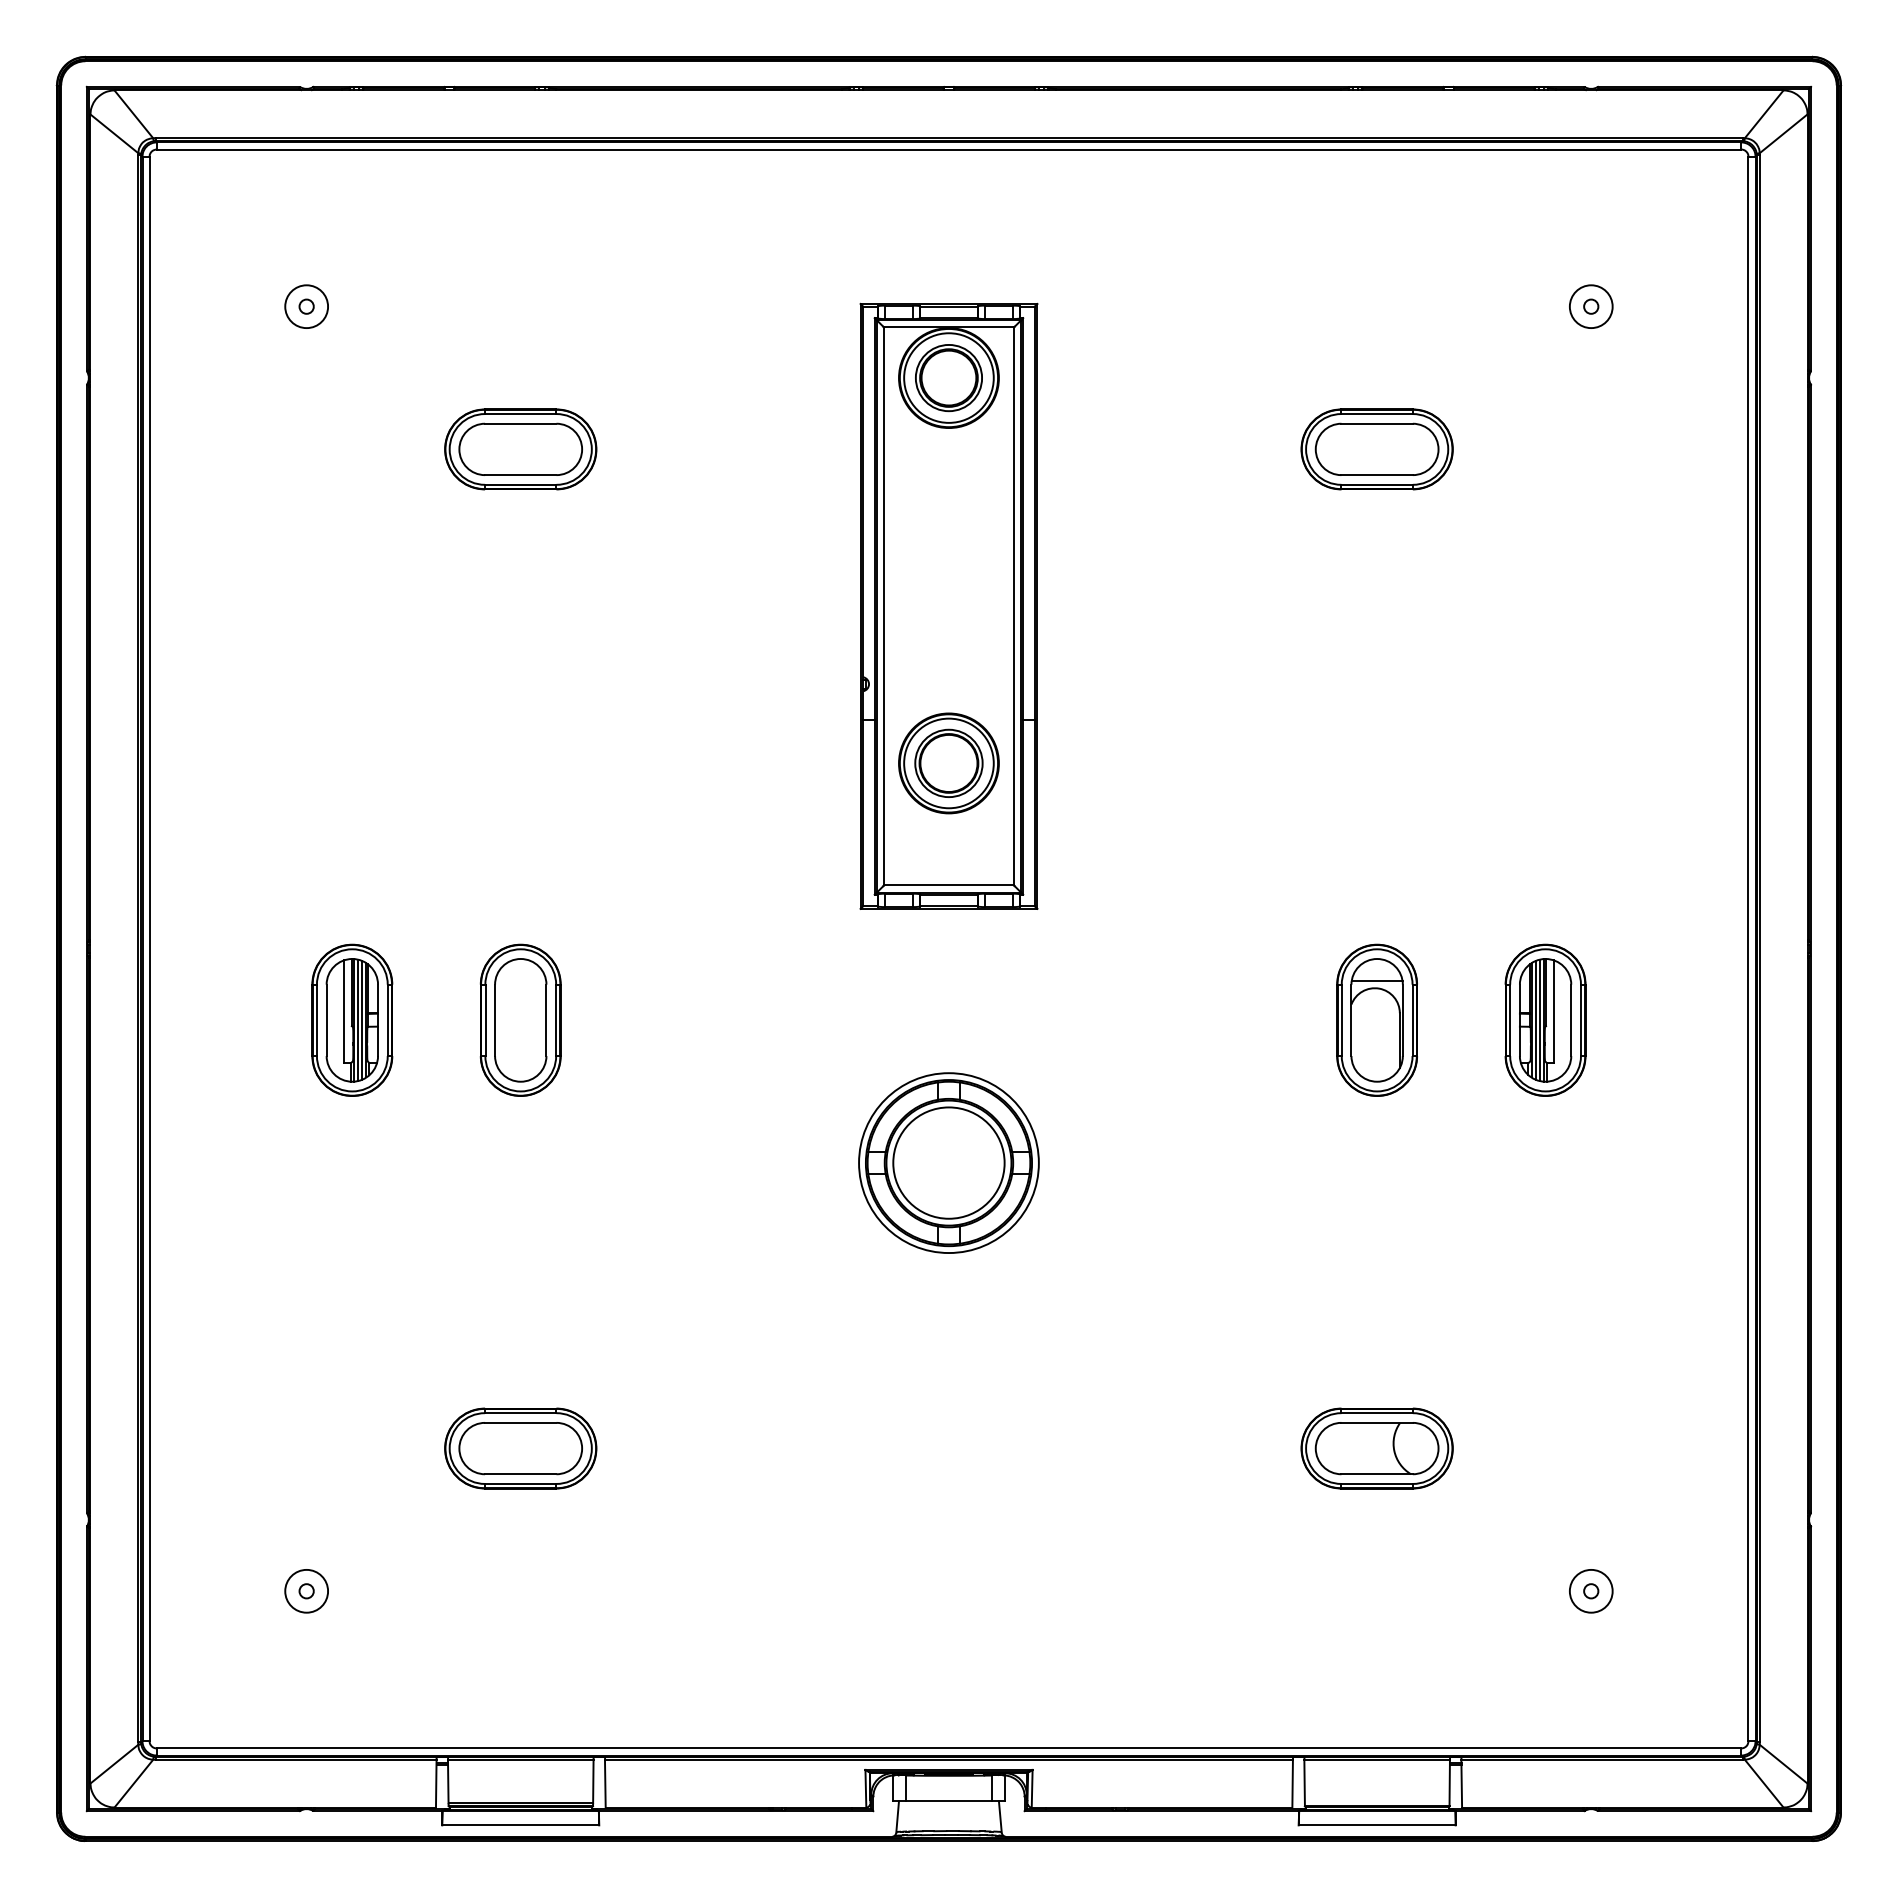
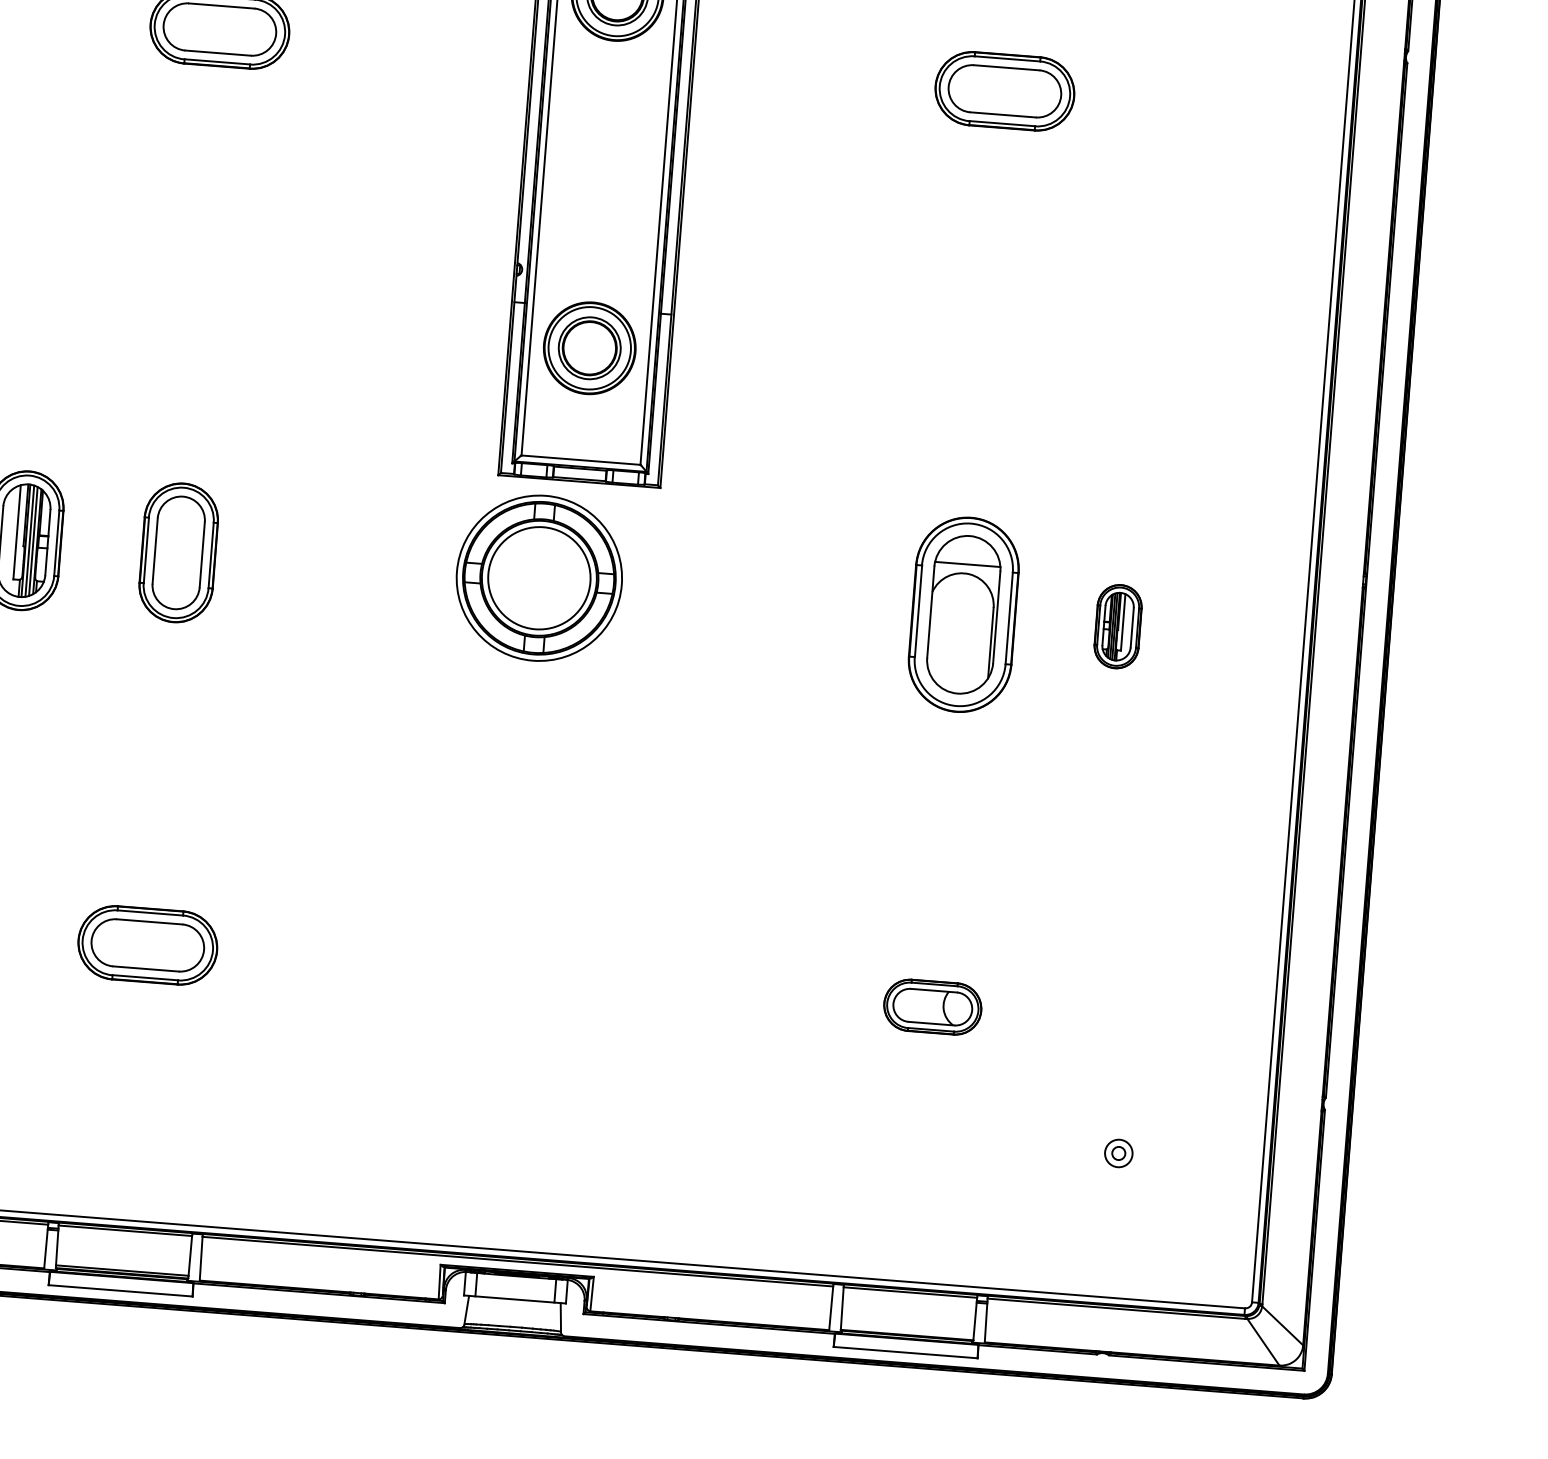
part: (1376, 1019) -> (963, 613), size x1.4
part: (1545, 1019) -> (1118, 626), size x0.6
part: (948, 1162) -> (539, 577), moved
part: (1376, 1448) -> (932, 1007), size x0.7
circle: (1590, 1590) -> (1118, 1152), size x0.7

